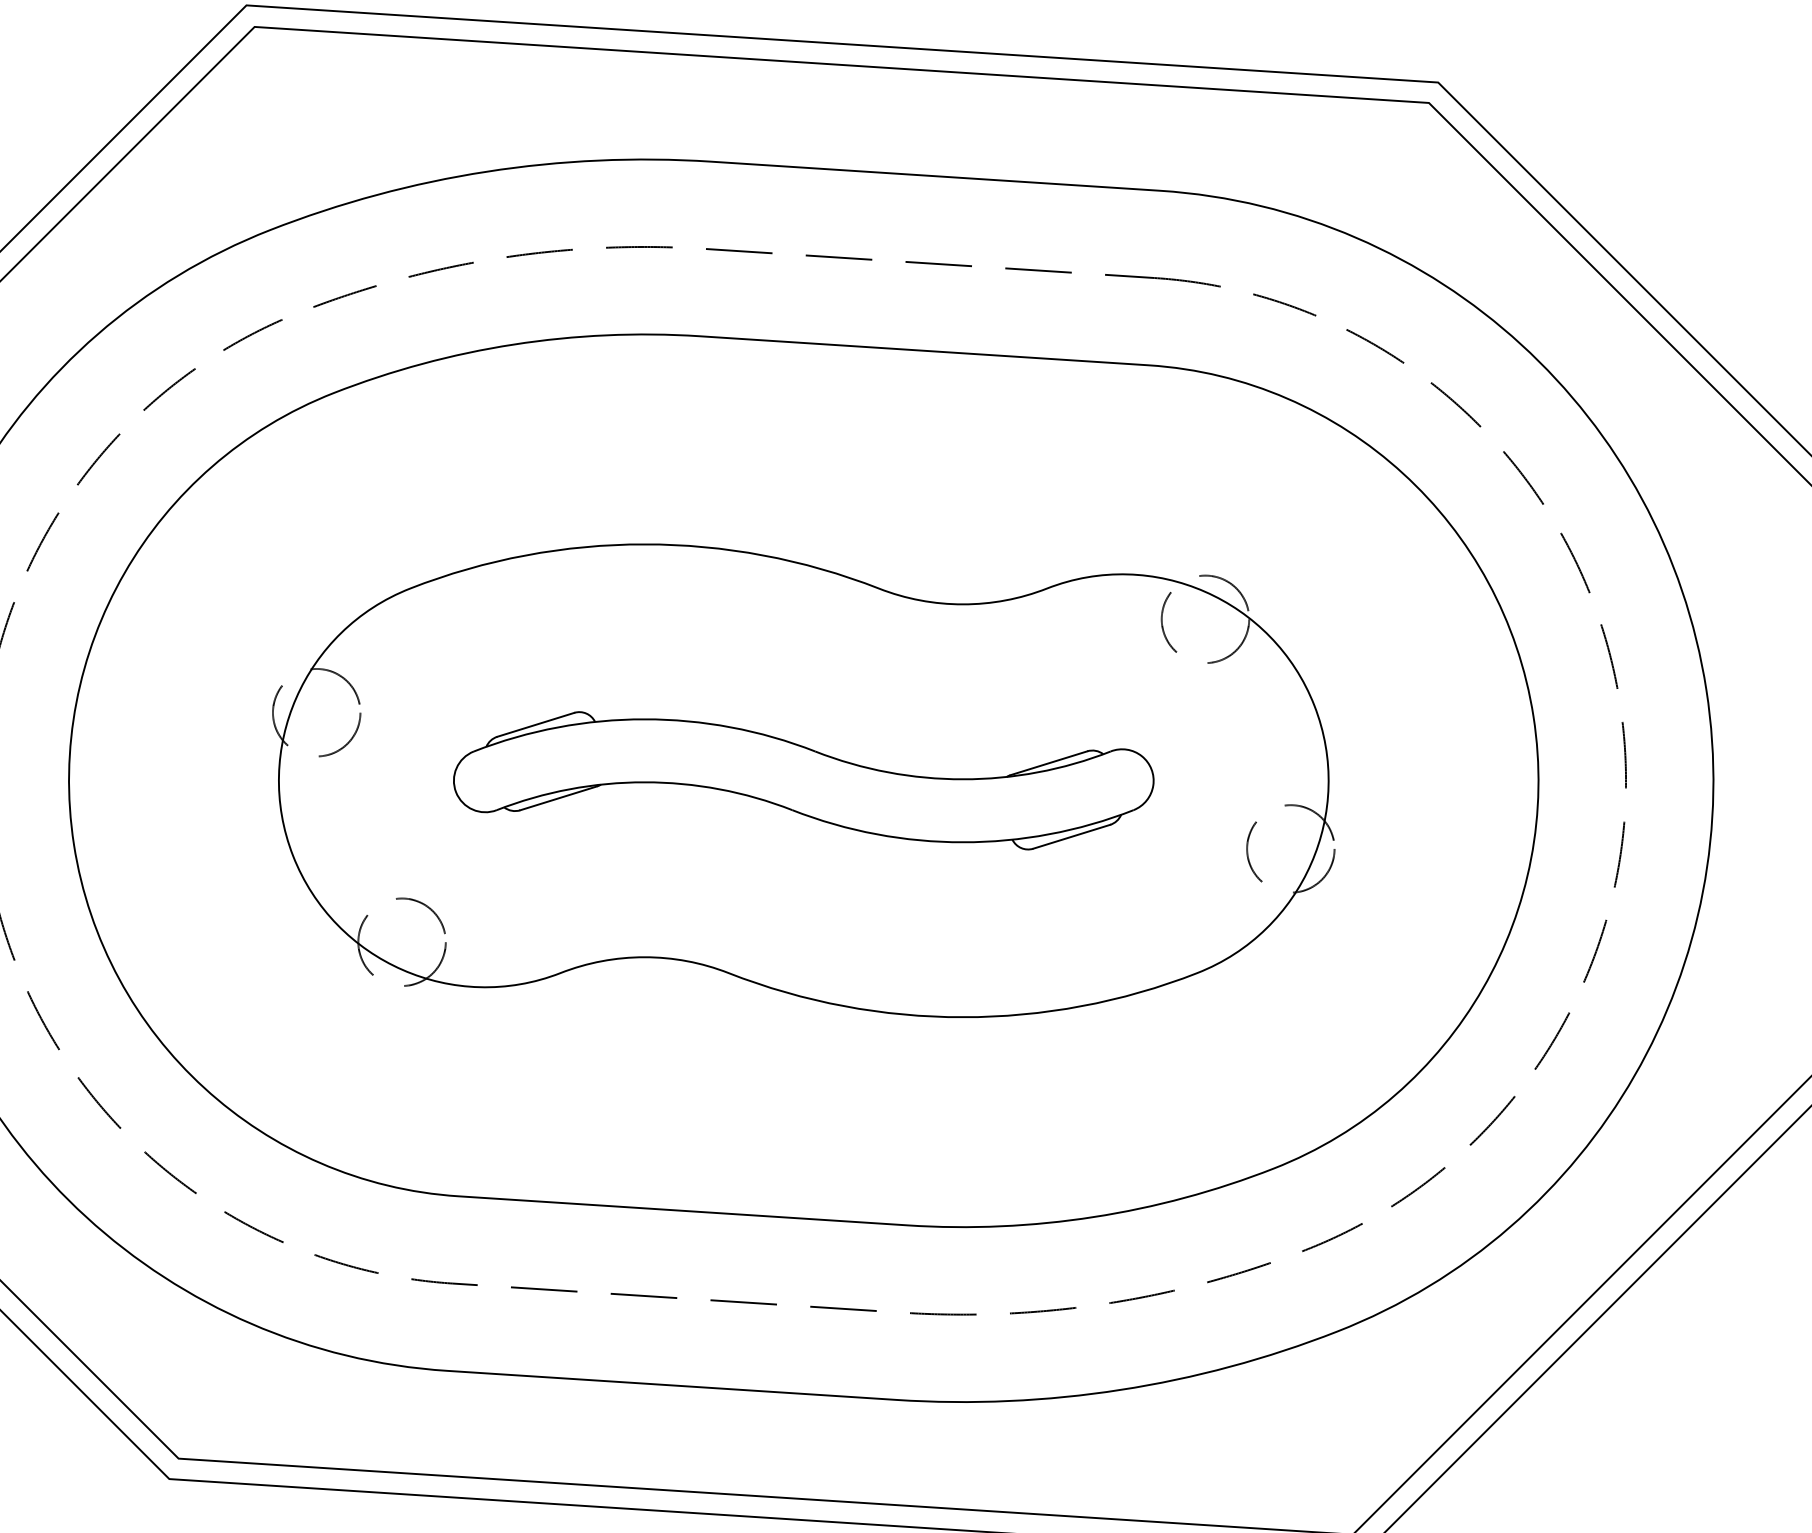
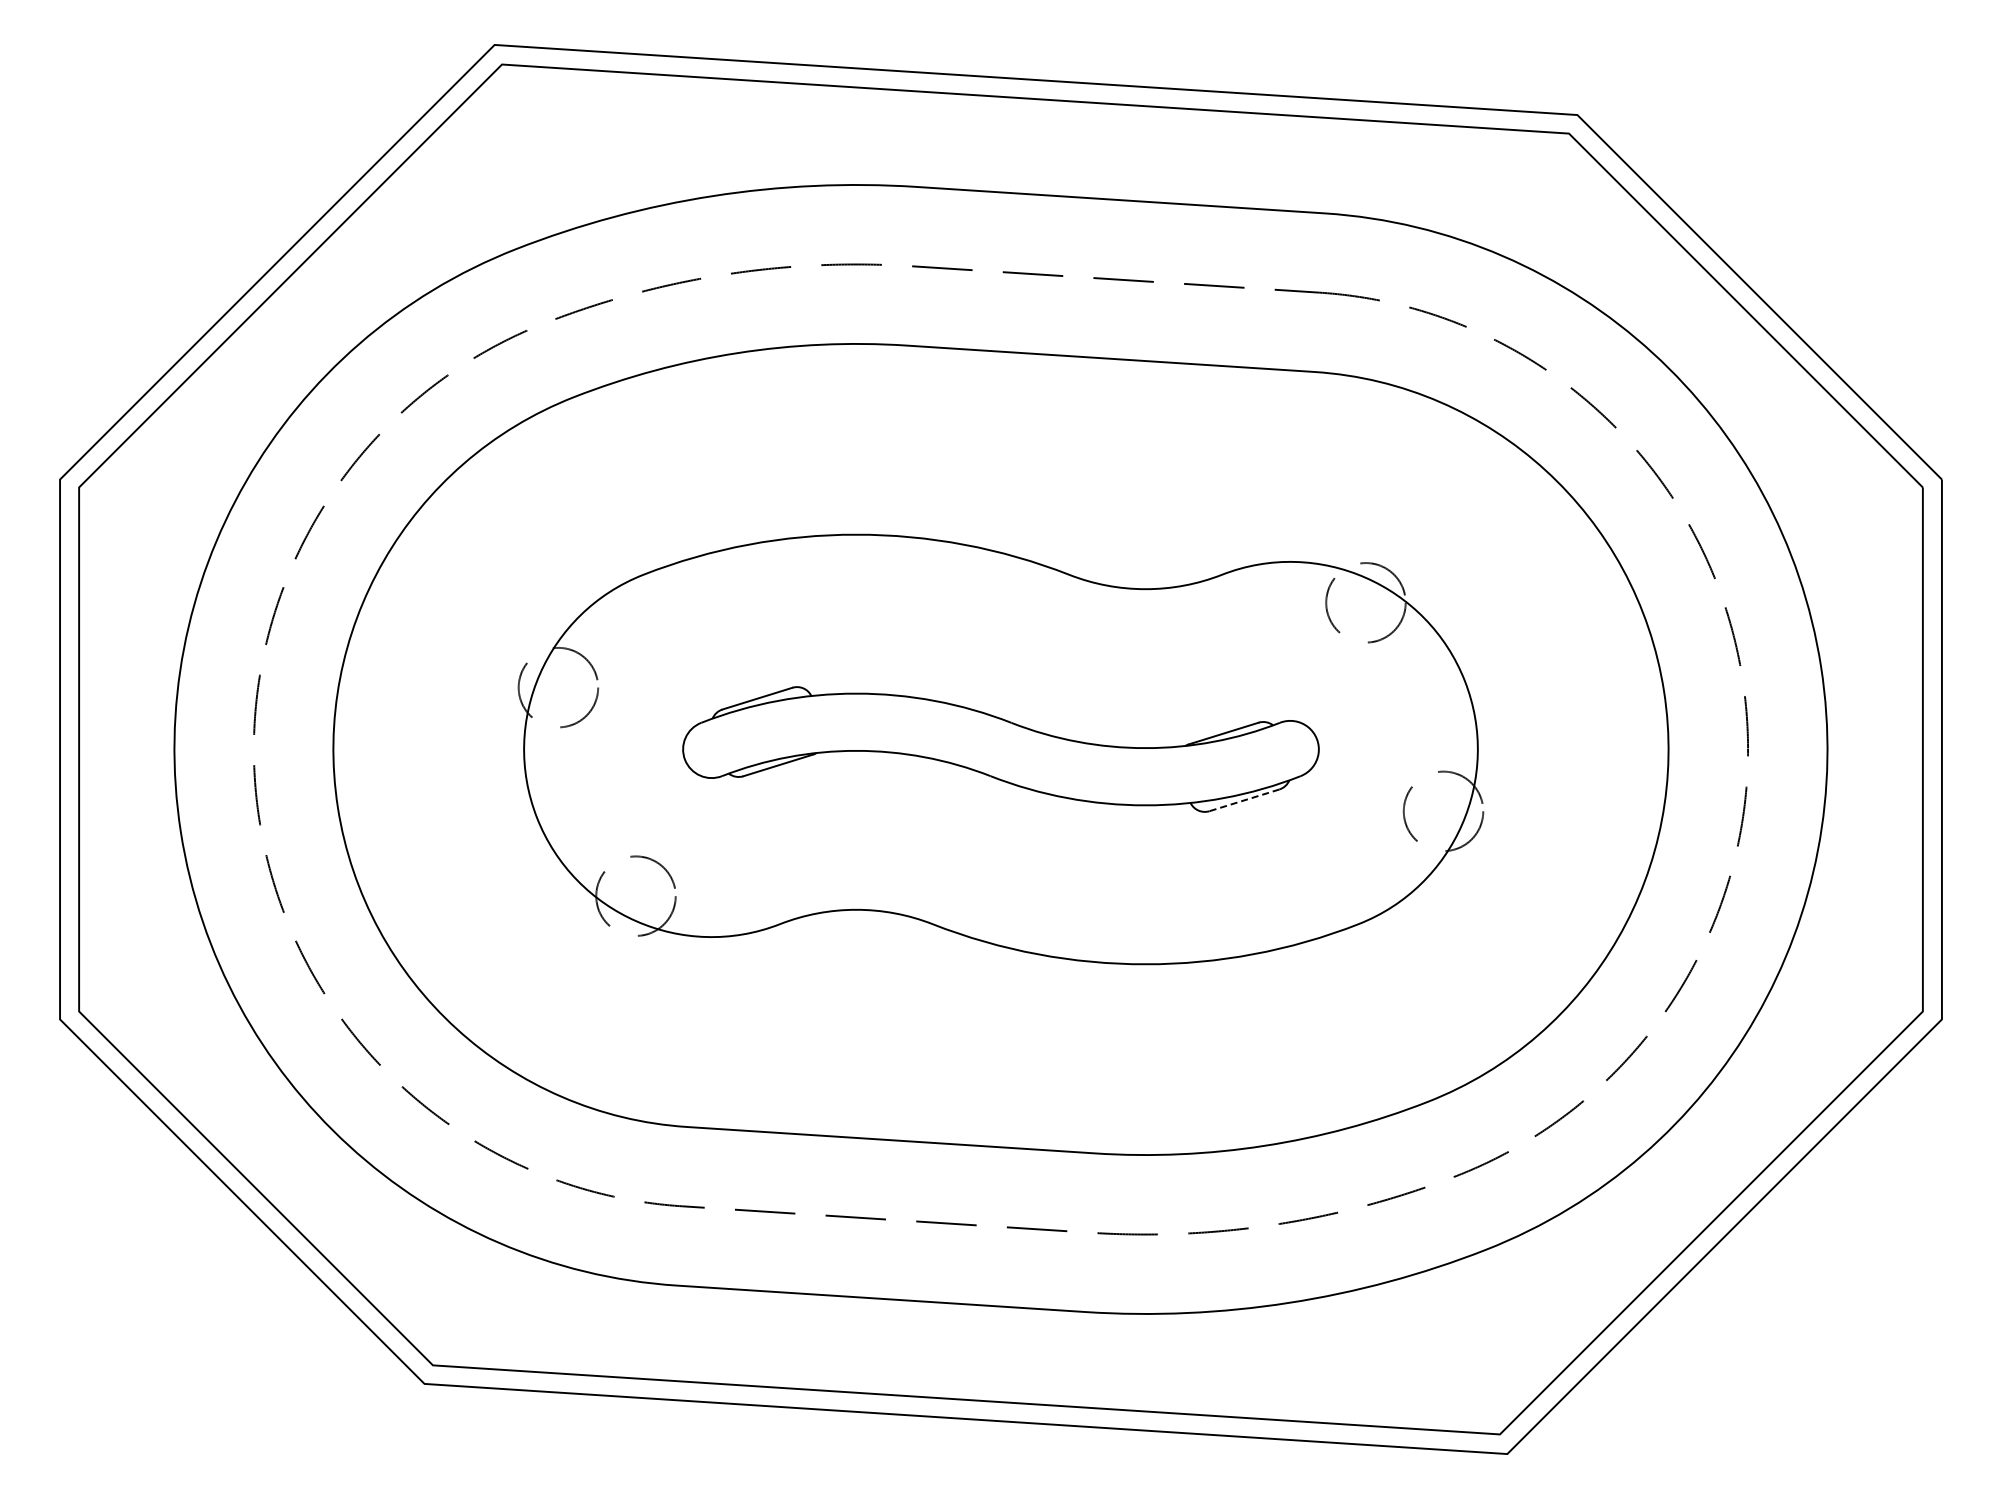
line: (1071, 836) -> (1244, 800), solid -> dashed

